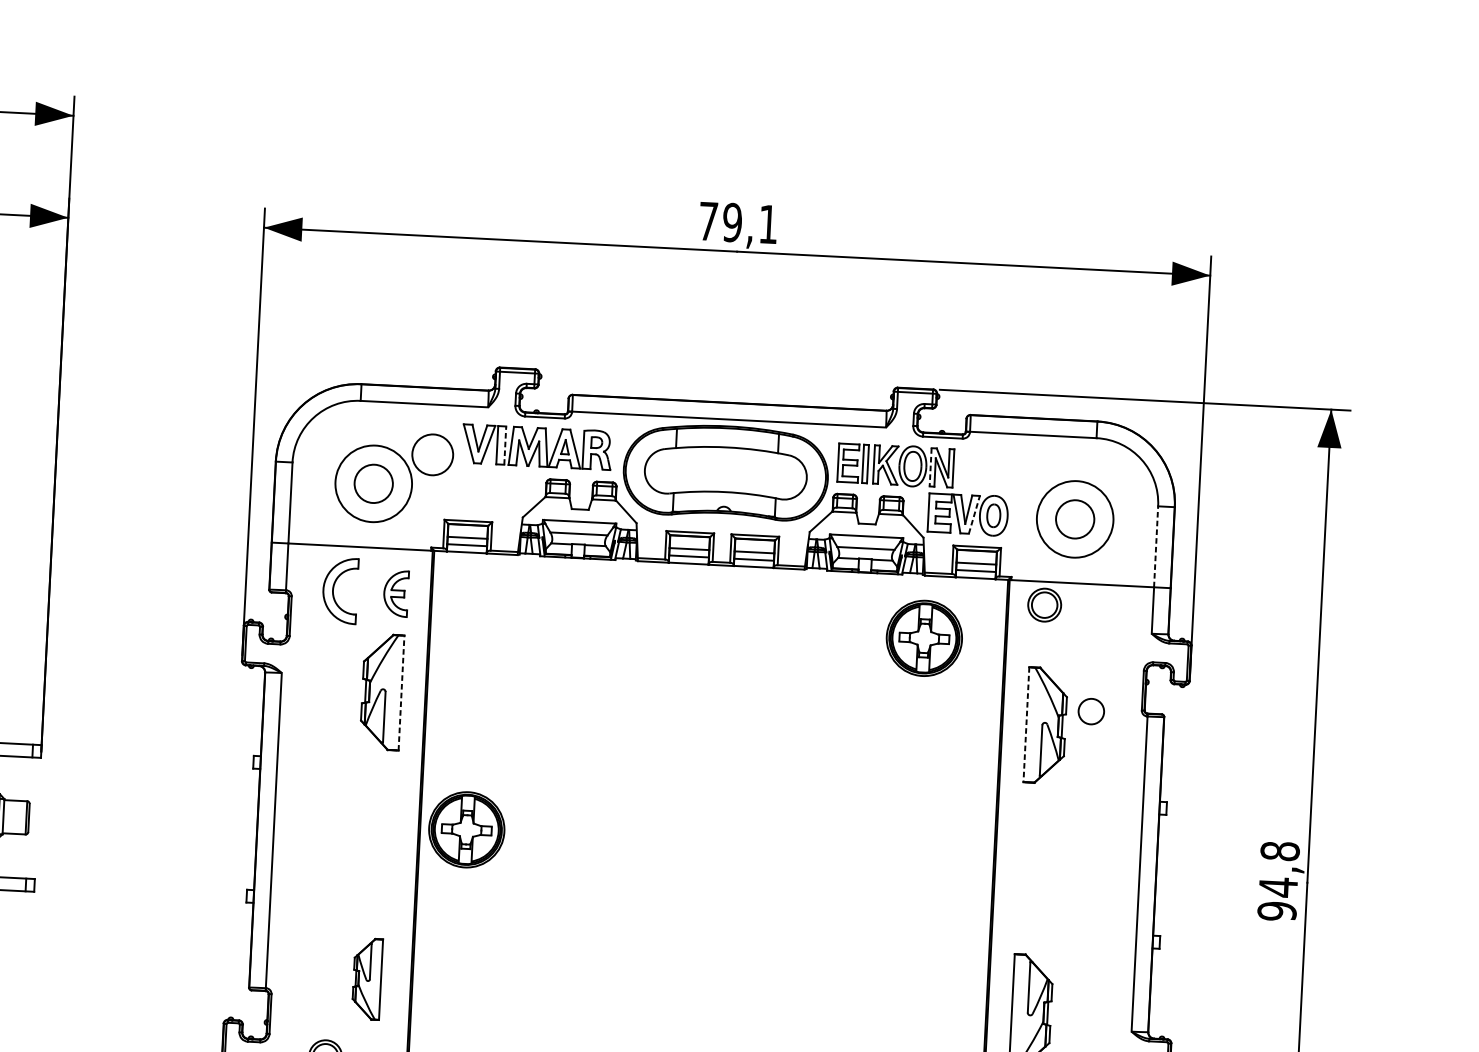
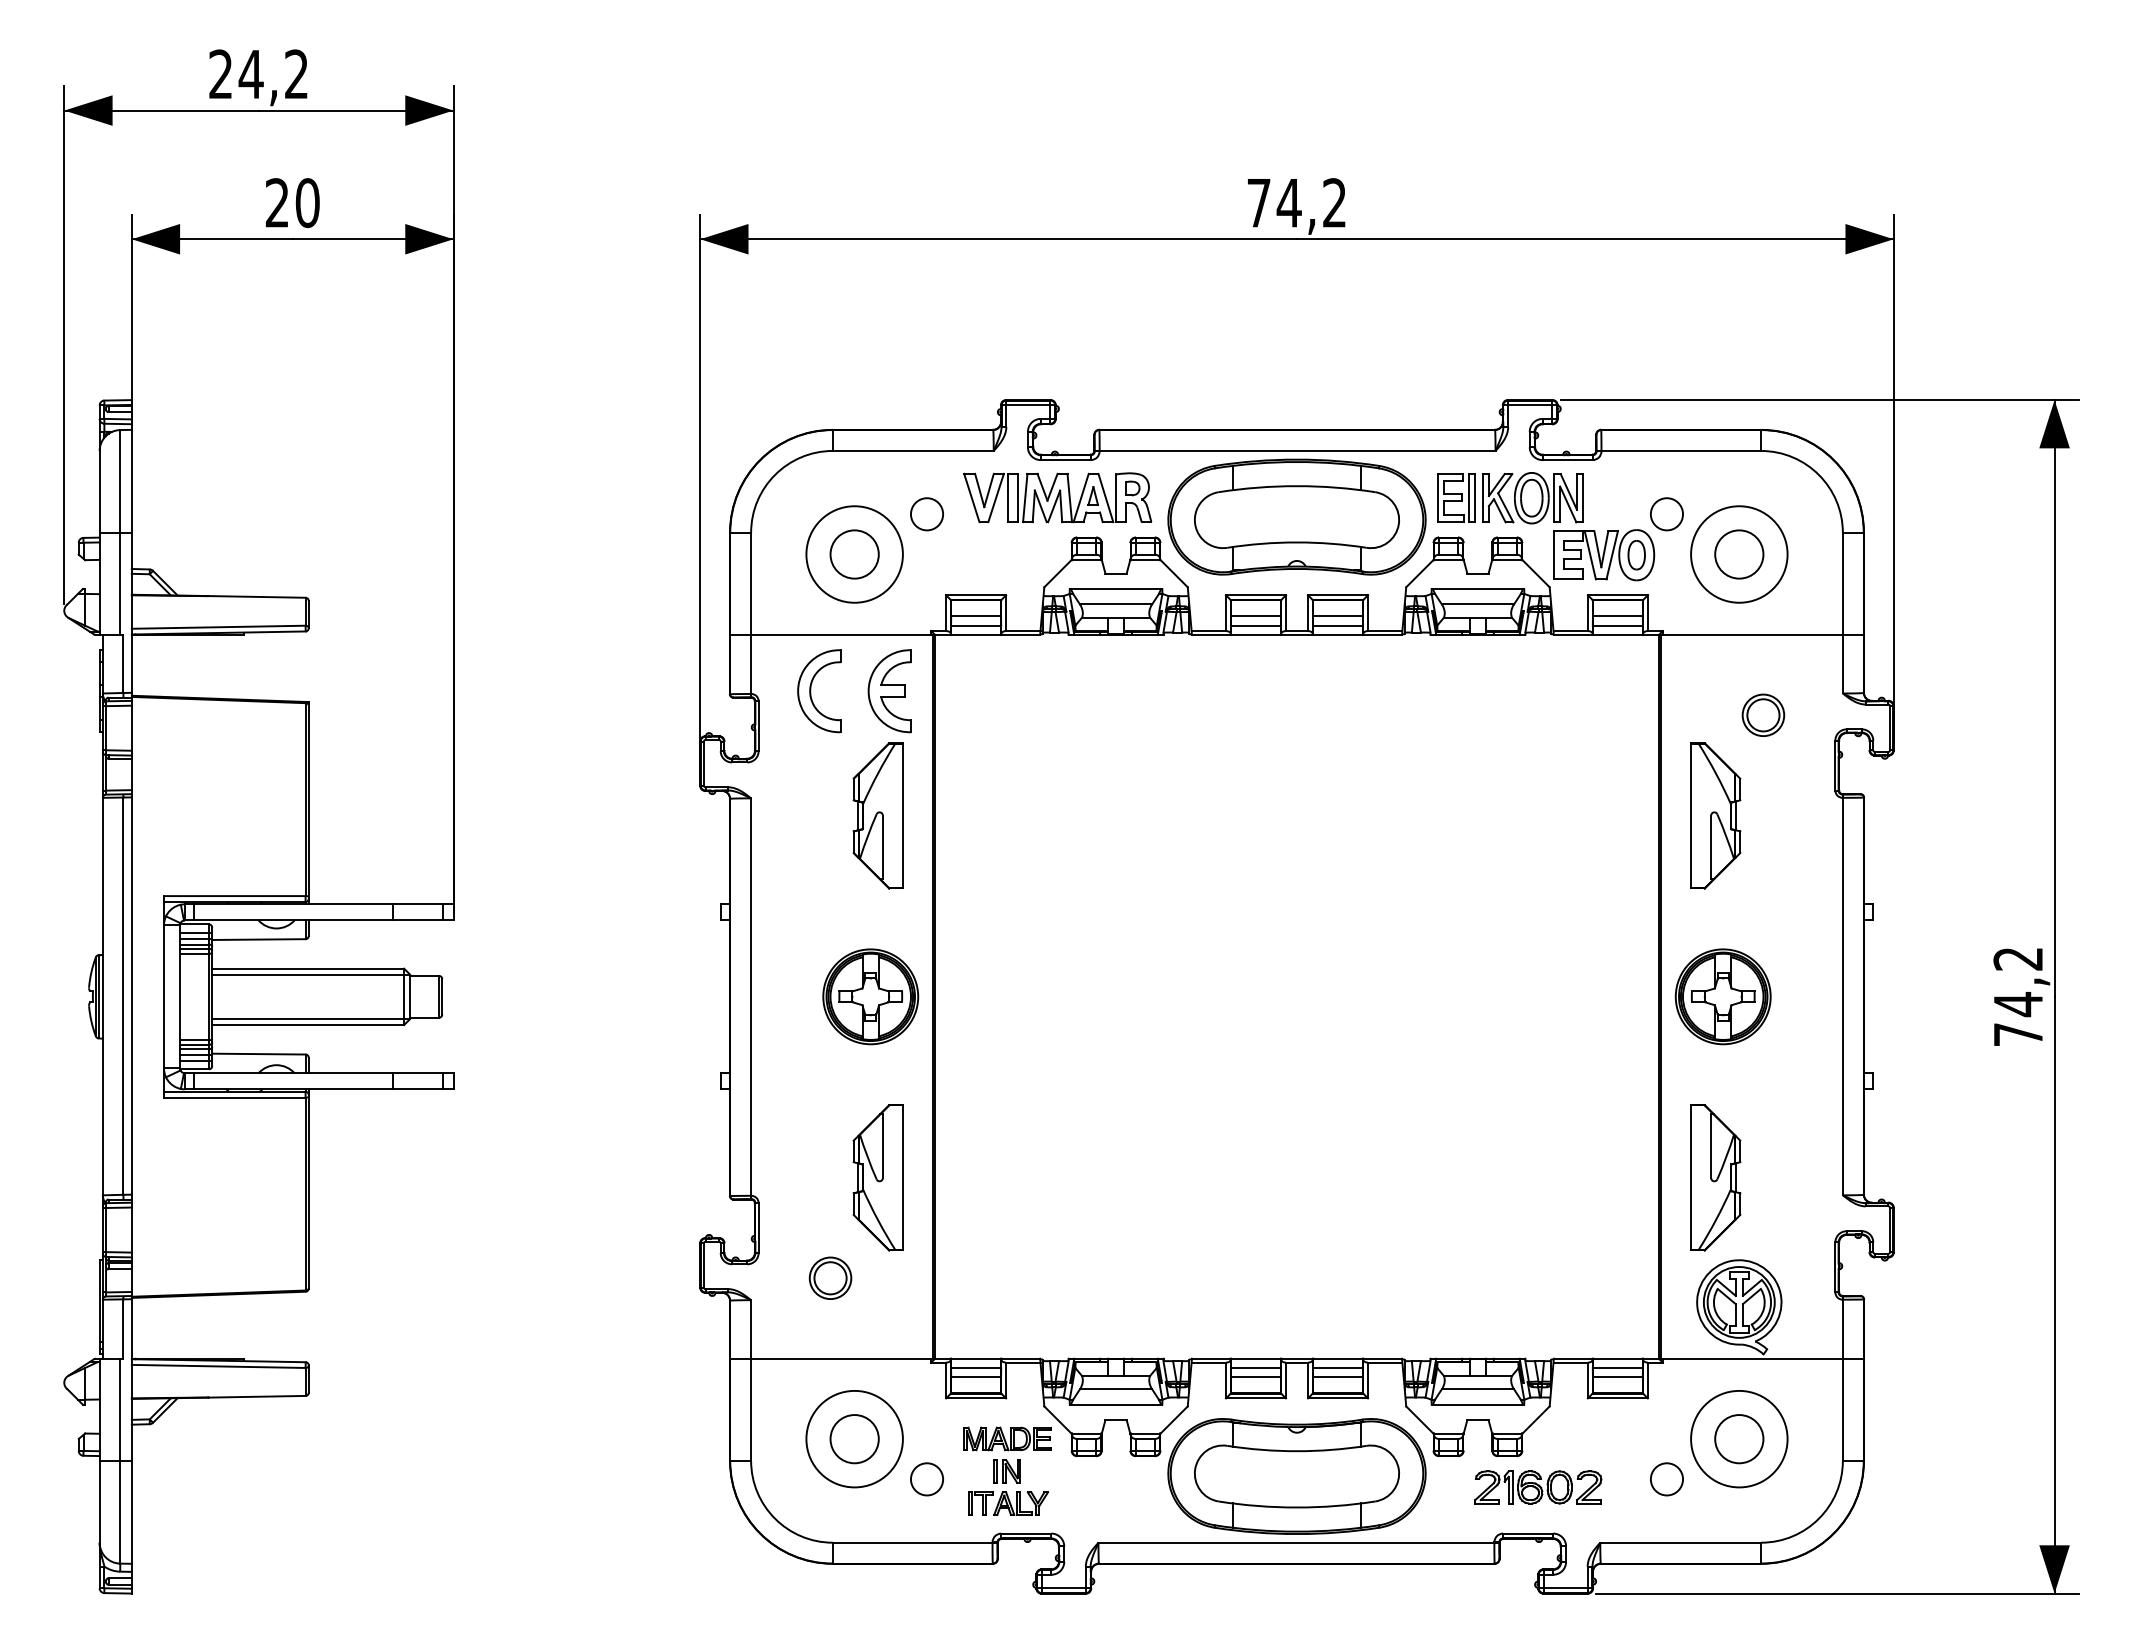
text: (749, 223) -> (1310, 203), 79,1 -> 74,2
line: (505, 445) -> (1017, 497), dashed -> solid
circle: (432, 455) -> (926, 514), size x0.62
line: (930, 467) -> (1554, 498), dashed -> solid
line: (974, 515) -> (1612, 555), dashed -> solid
line: (1155, 546) -> (1842, 583), dashed -> solid
part: (395, 593) -> (889, 691), size x1.43
part: (1044, 604) -> (1763, 714), moved
part: (923, 638) -> (1722, 996), moved
line: (401, 692) -> (902, 815), dashed -> solid
circle: (1091, 711) -> (1666, 514), moved
line: (1026, 724) -> (1691, 815), dashed -> solid
part: (466, 829) -> (870, 996), moved
text: (1278, 881) -> (2018, 996), 94,8 -> 74,2
part: (366, 978) -> (877, 1177), size x1.43

